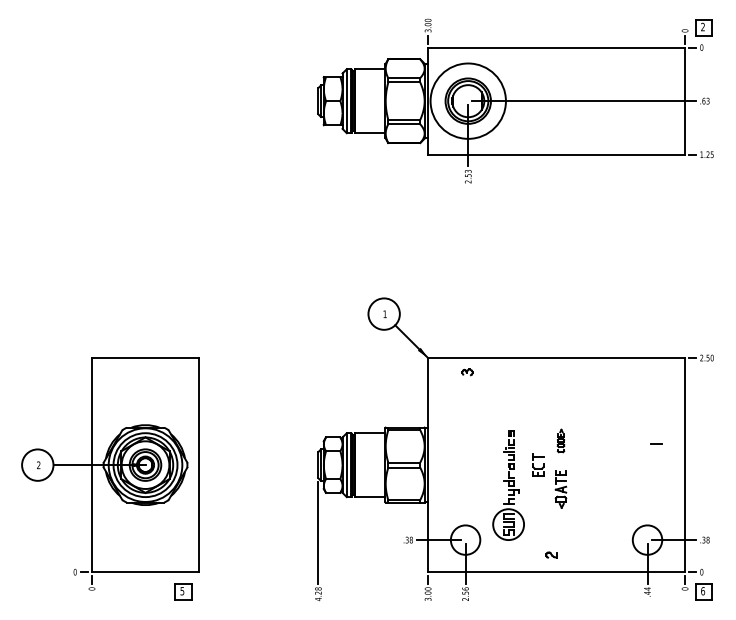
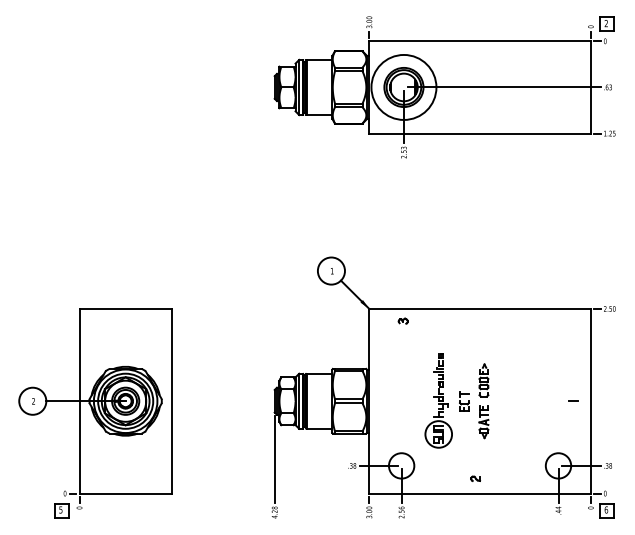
part: (560, 440) -> (483, 380), size x1.67
line: (656, 443) -> (574, 399), moved
part: (508, 485) -> (438, 400), moved
part: (183, 591) -> (61, 510), moved

